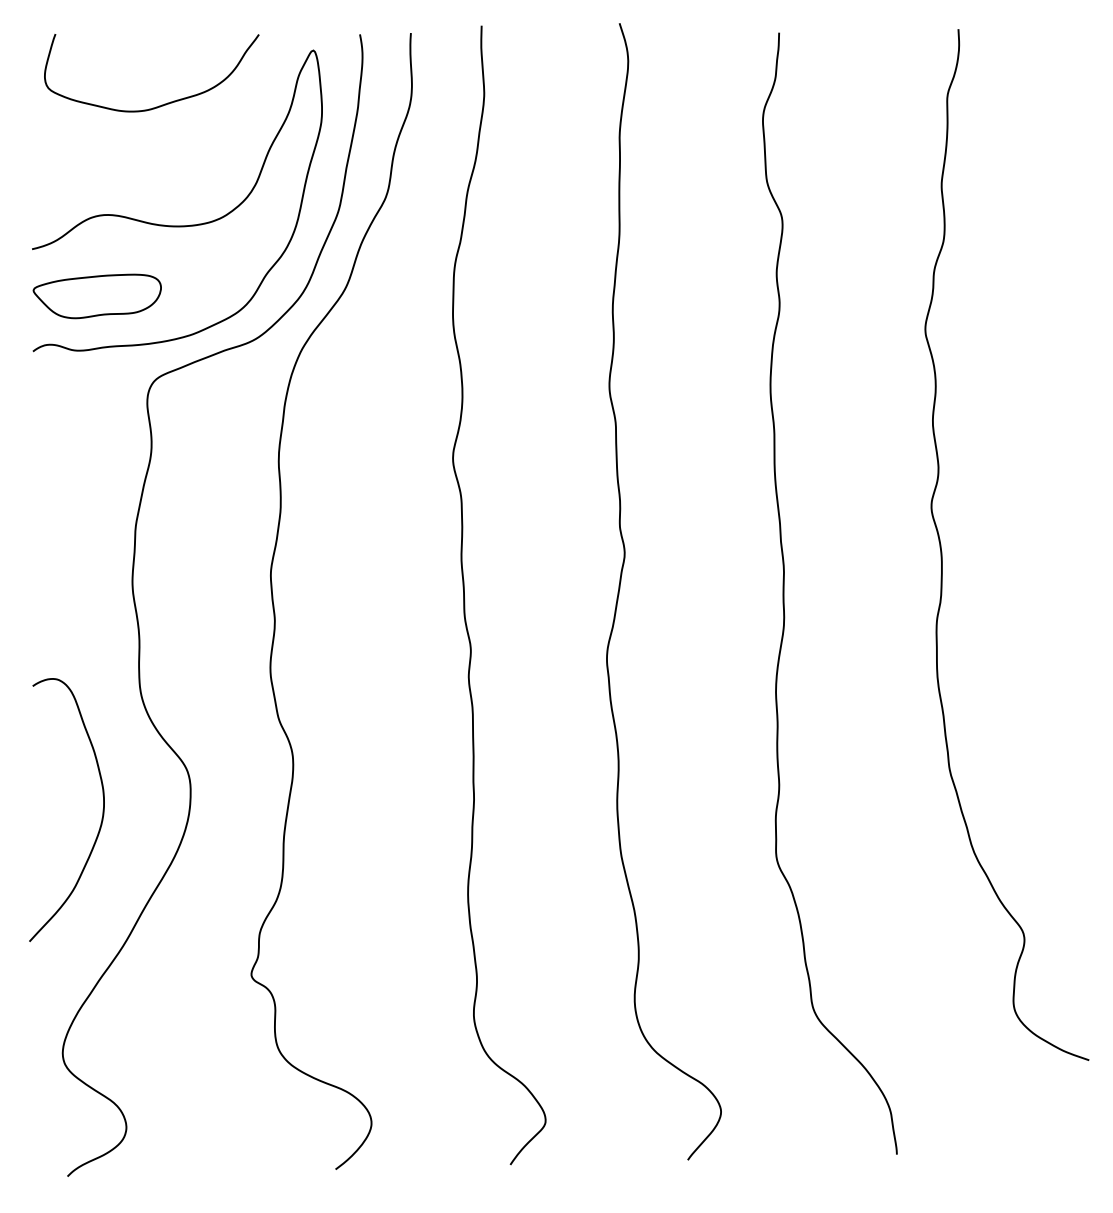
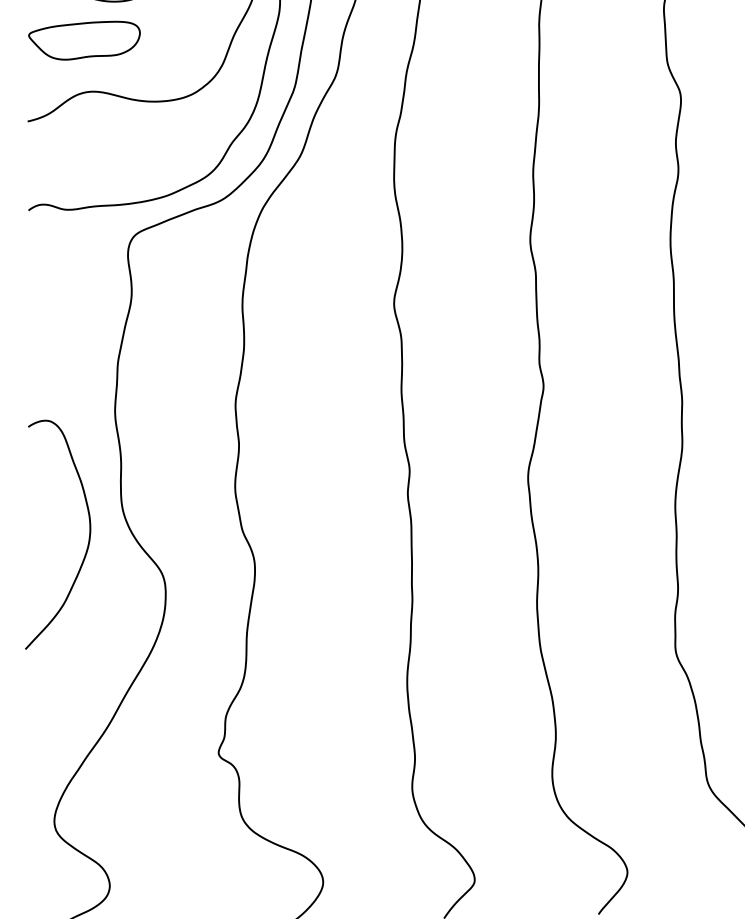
part: (96, 296) -> (83, 40), moved
curve: (102, 809) -> (88, 534), moved

